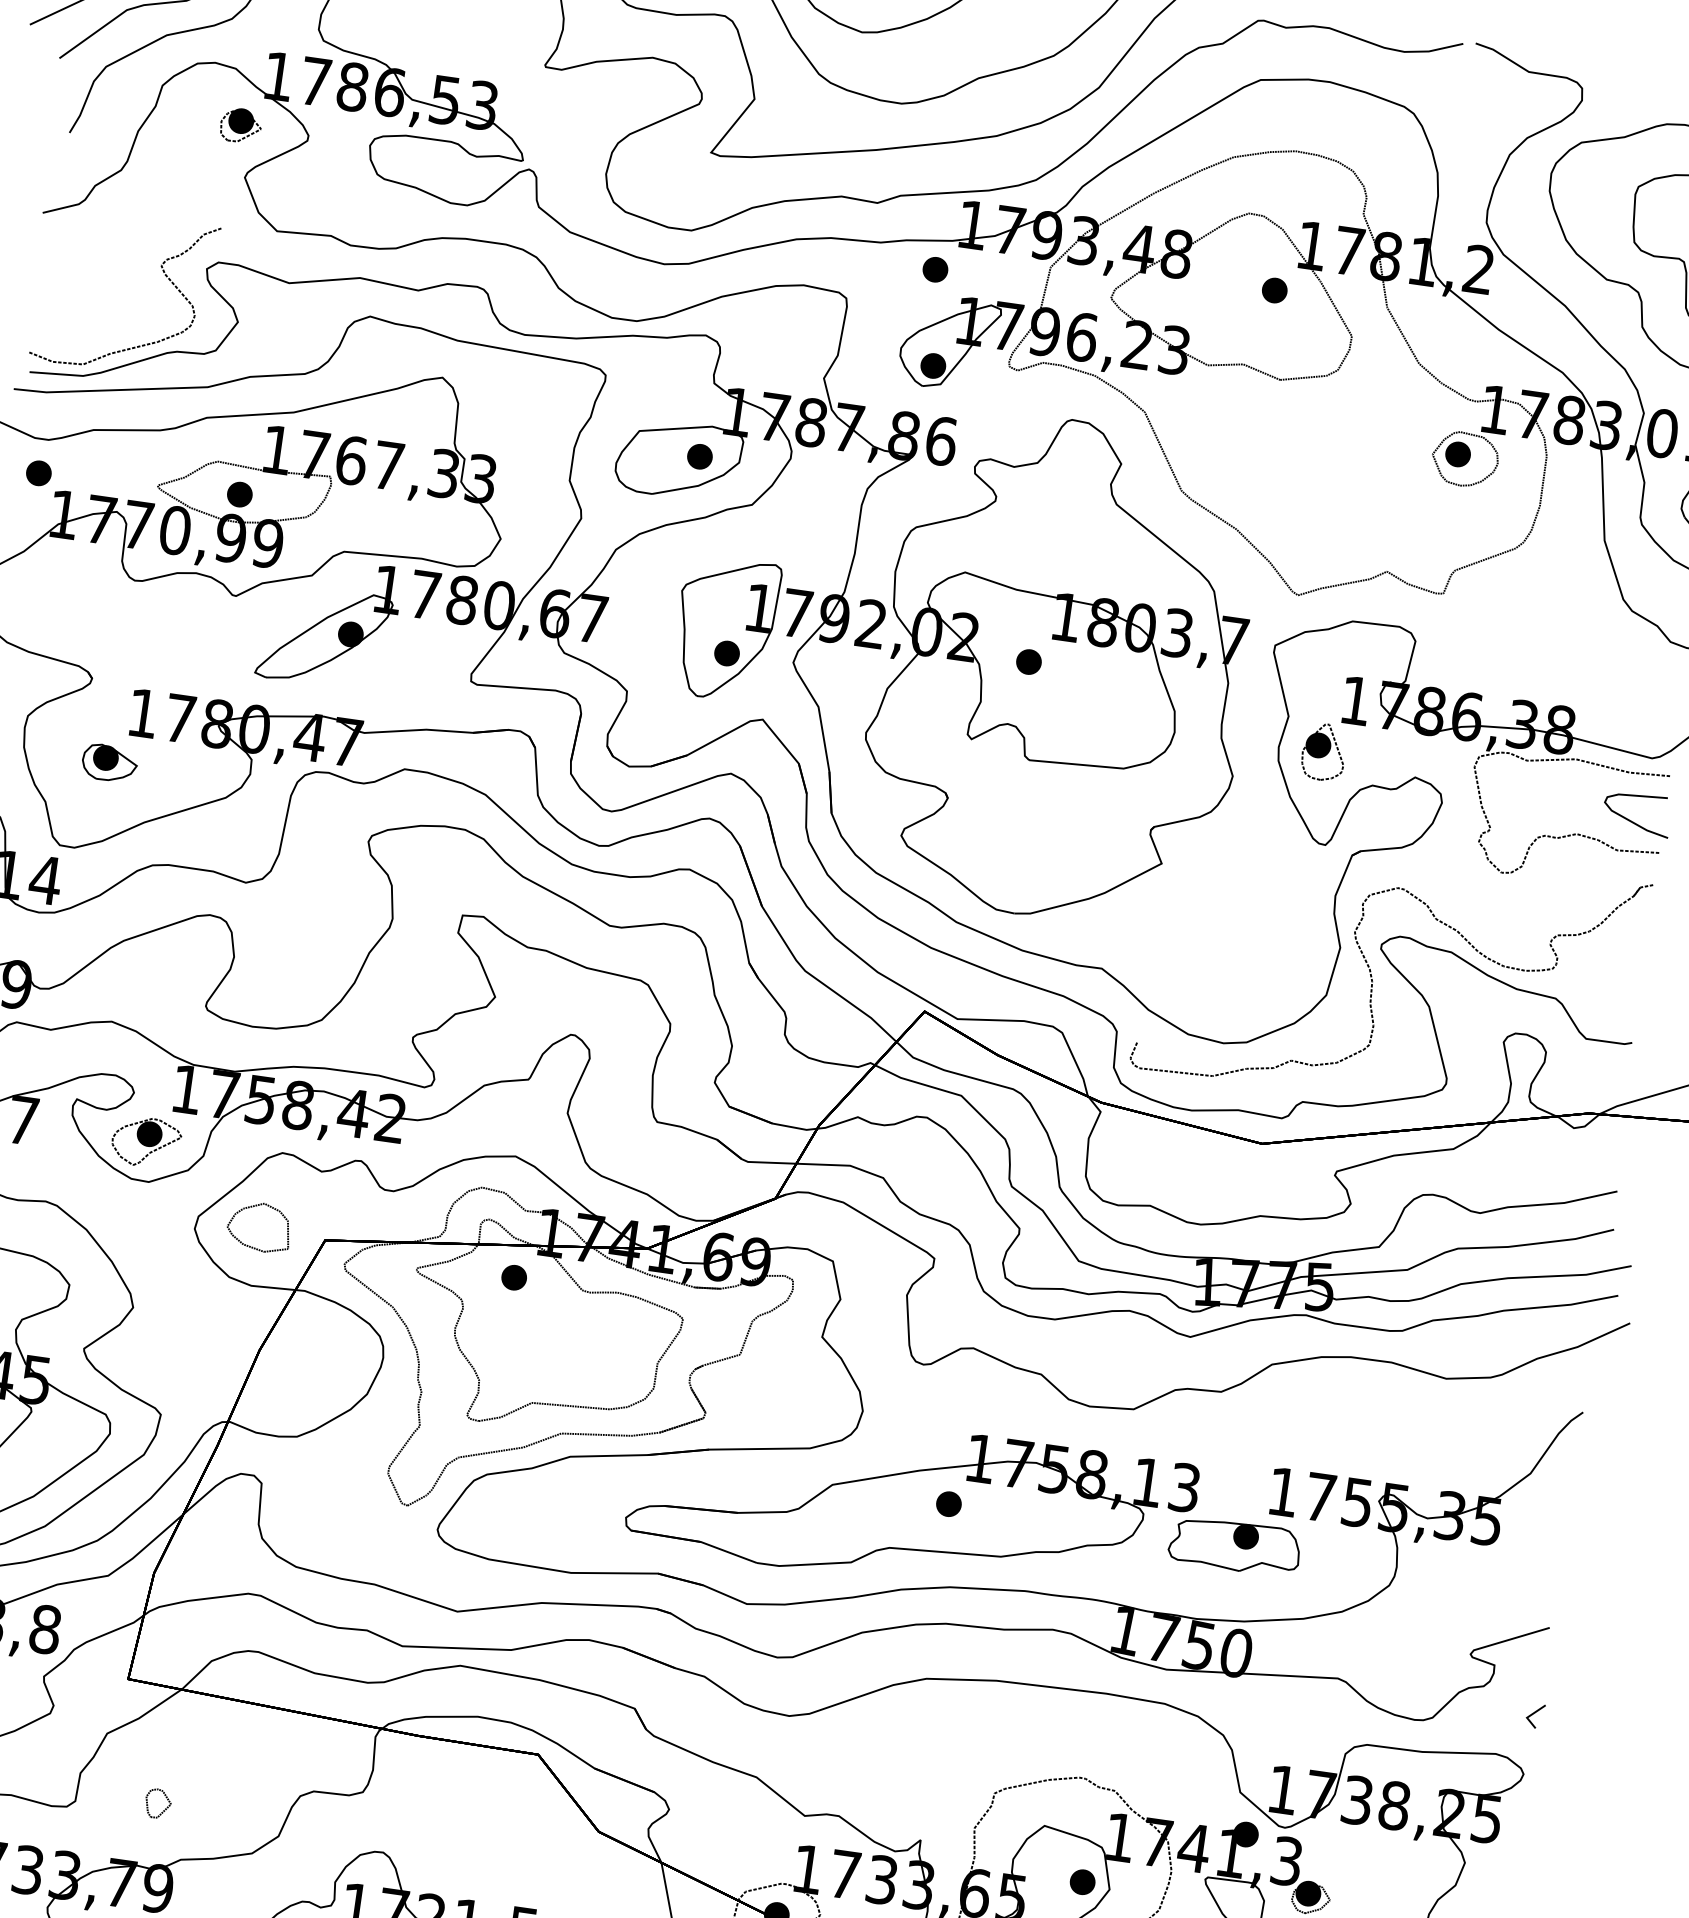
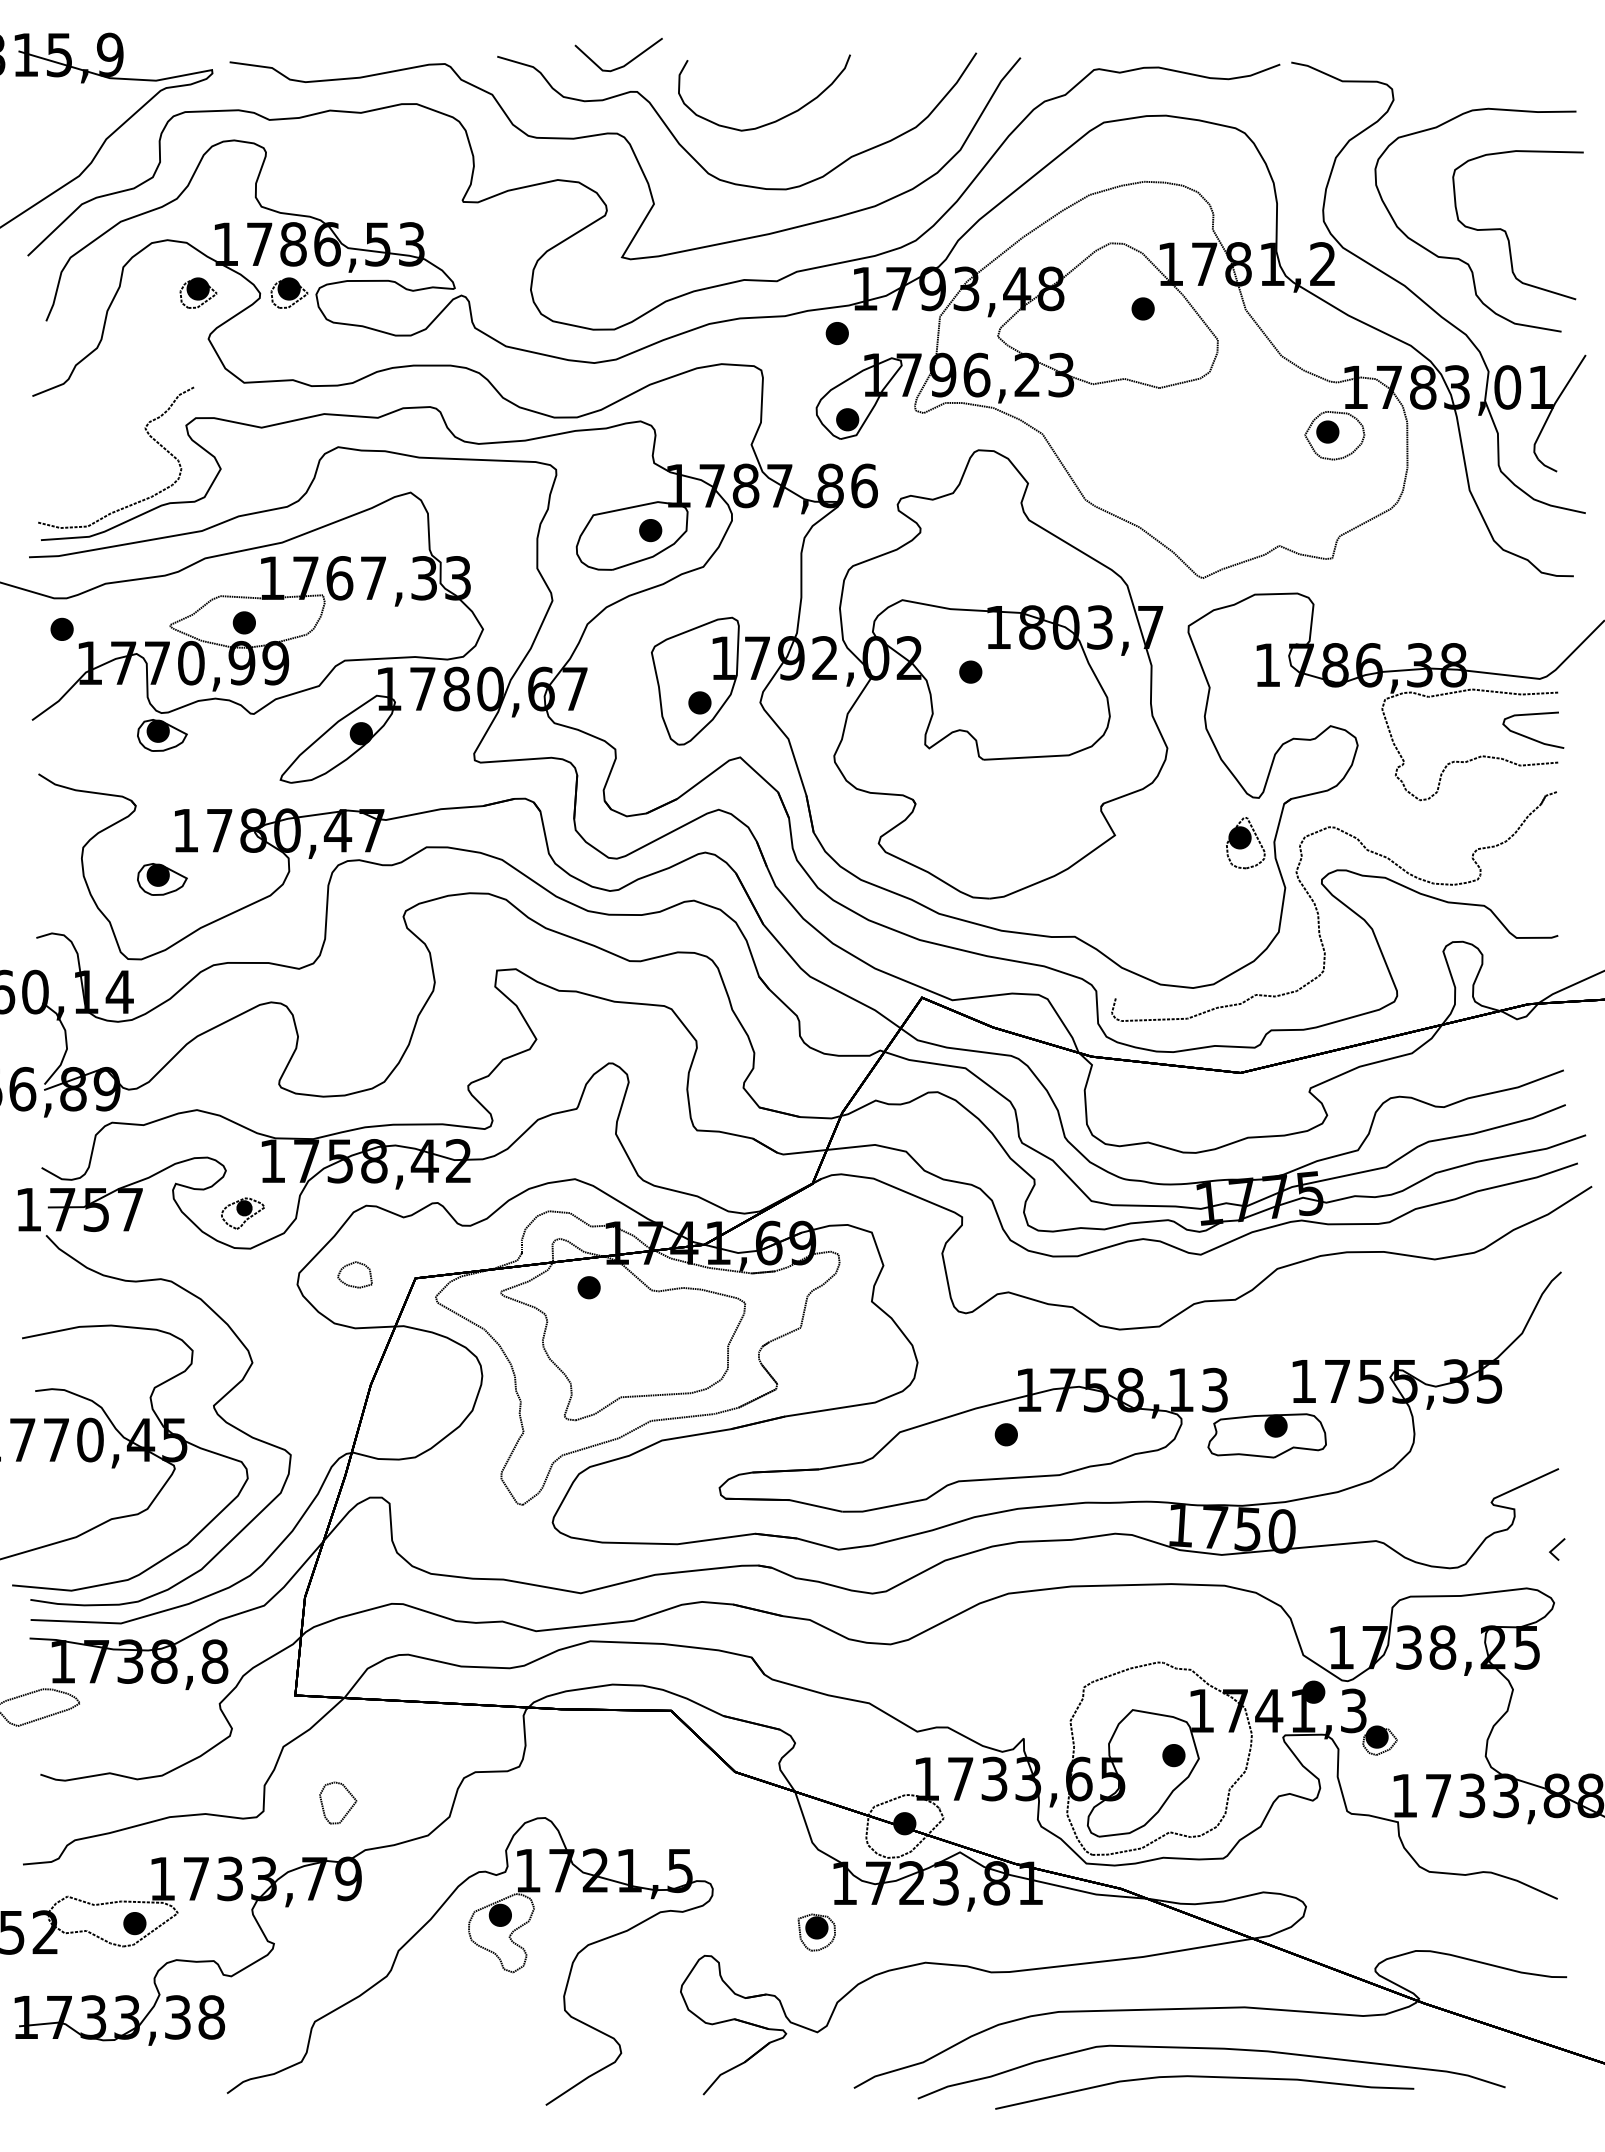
part: (340, 139) -> (289, 292), added
part: (132, 605) -> (162, 735), added
part: (1323, 752) -> (1245, 843), moved
part: (145, 1142) -> (242, 1213), size x0.7
part: (258, 1226) -> (354, 1274), size x0.6
part: (157, 1803) -> (337, 1802), size x1.6

